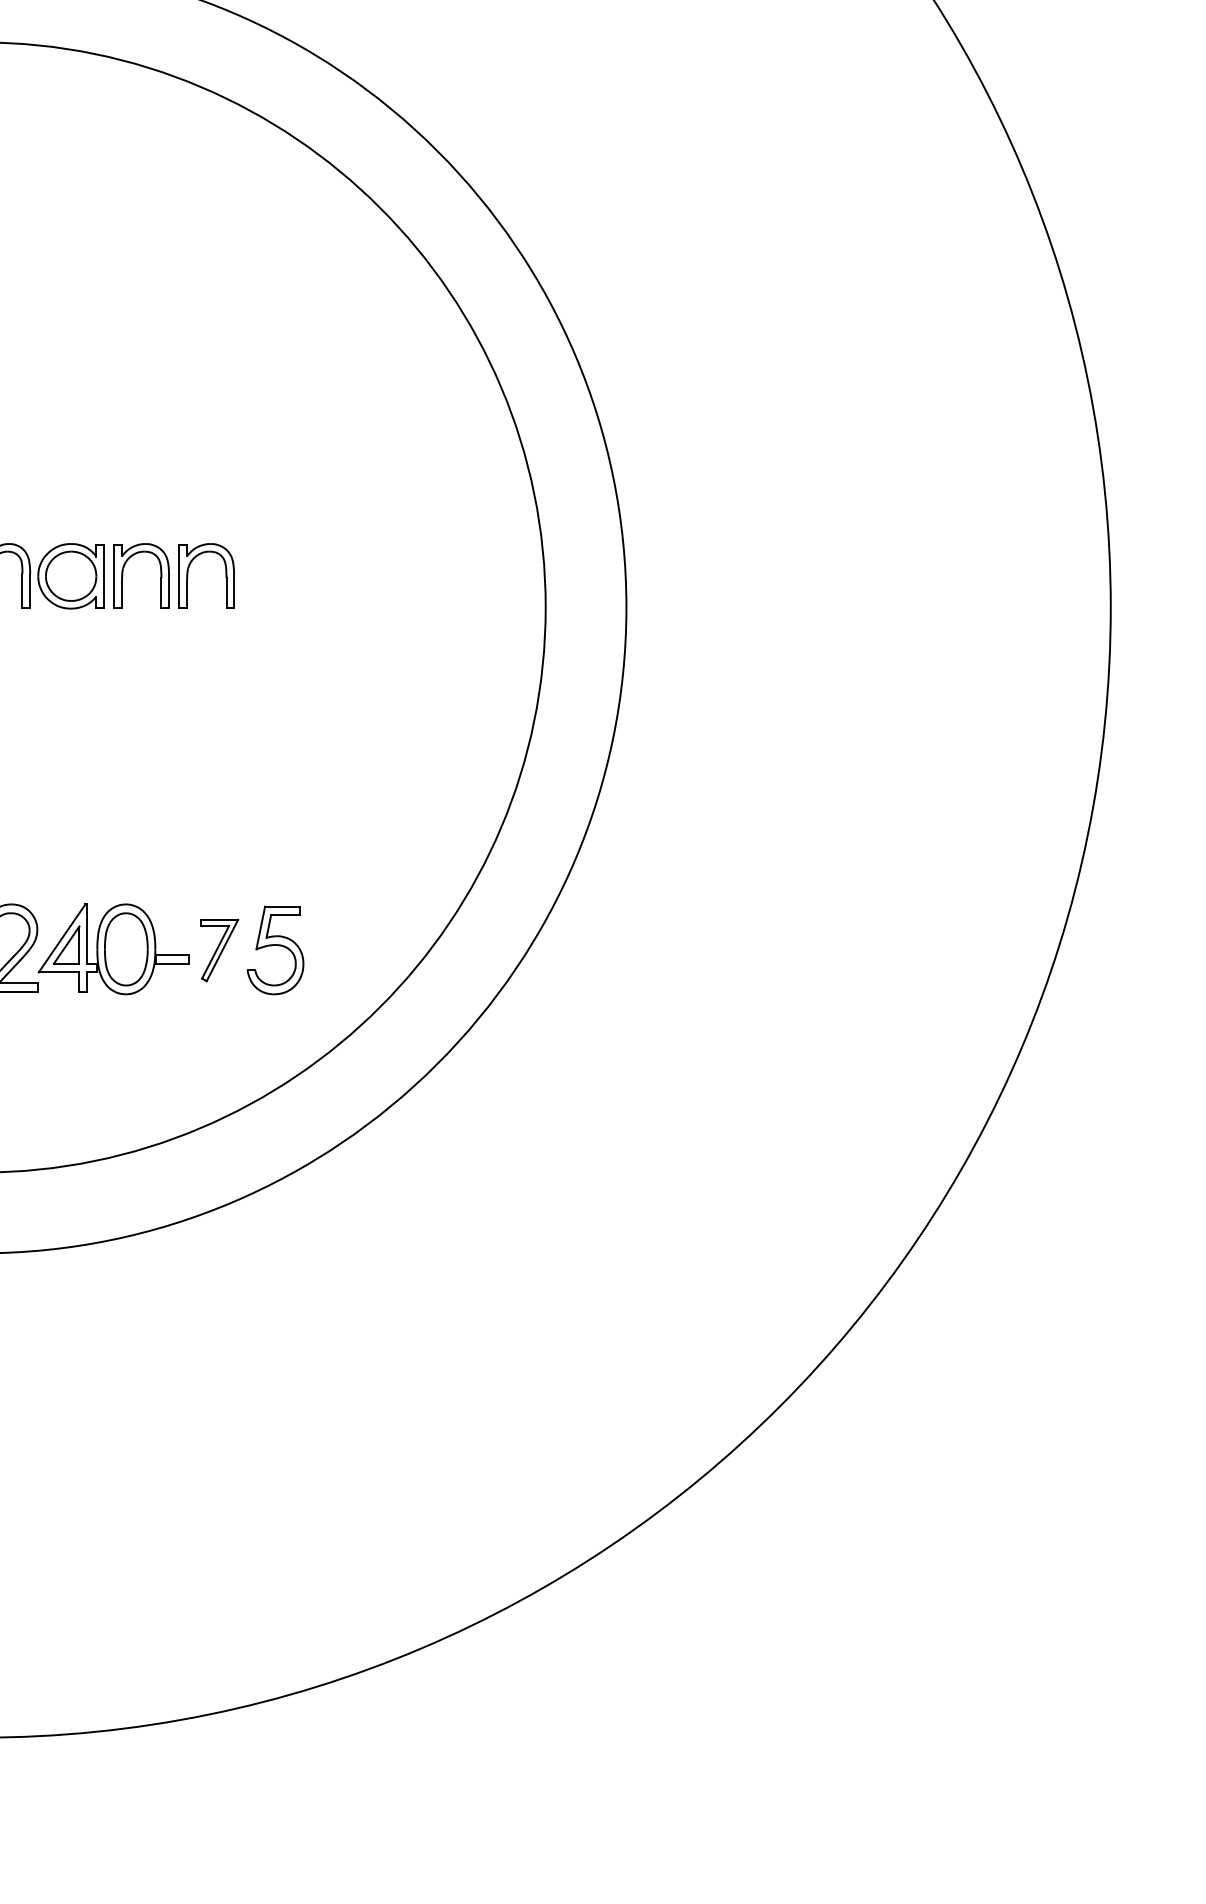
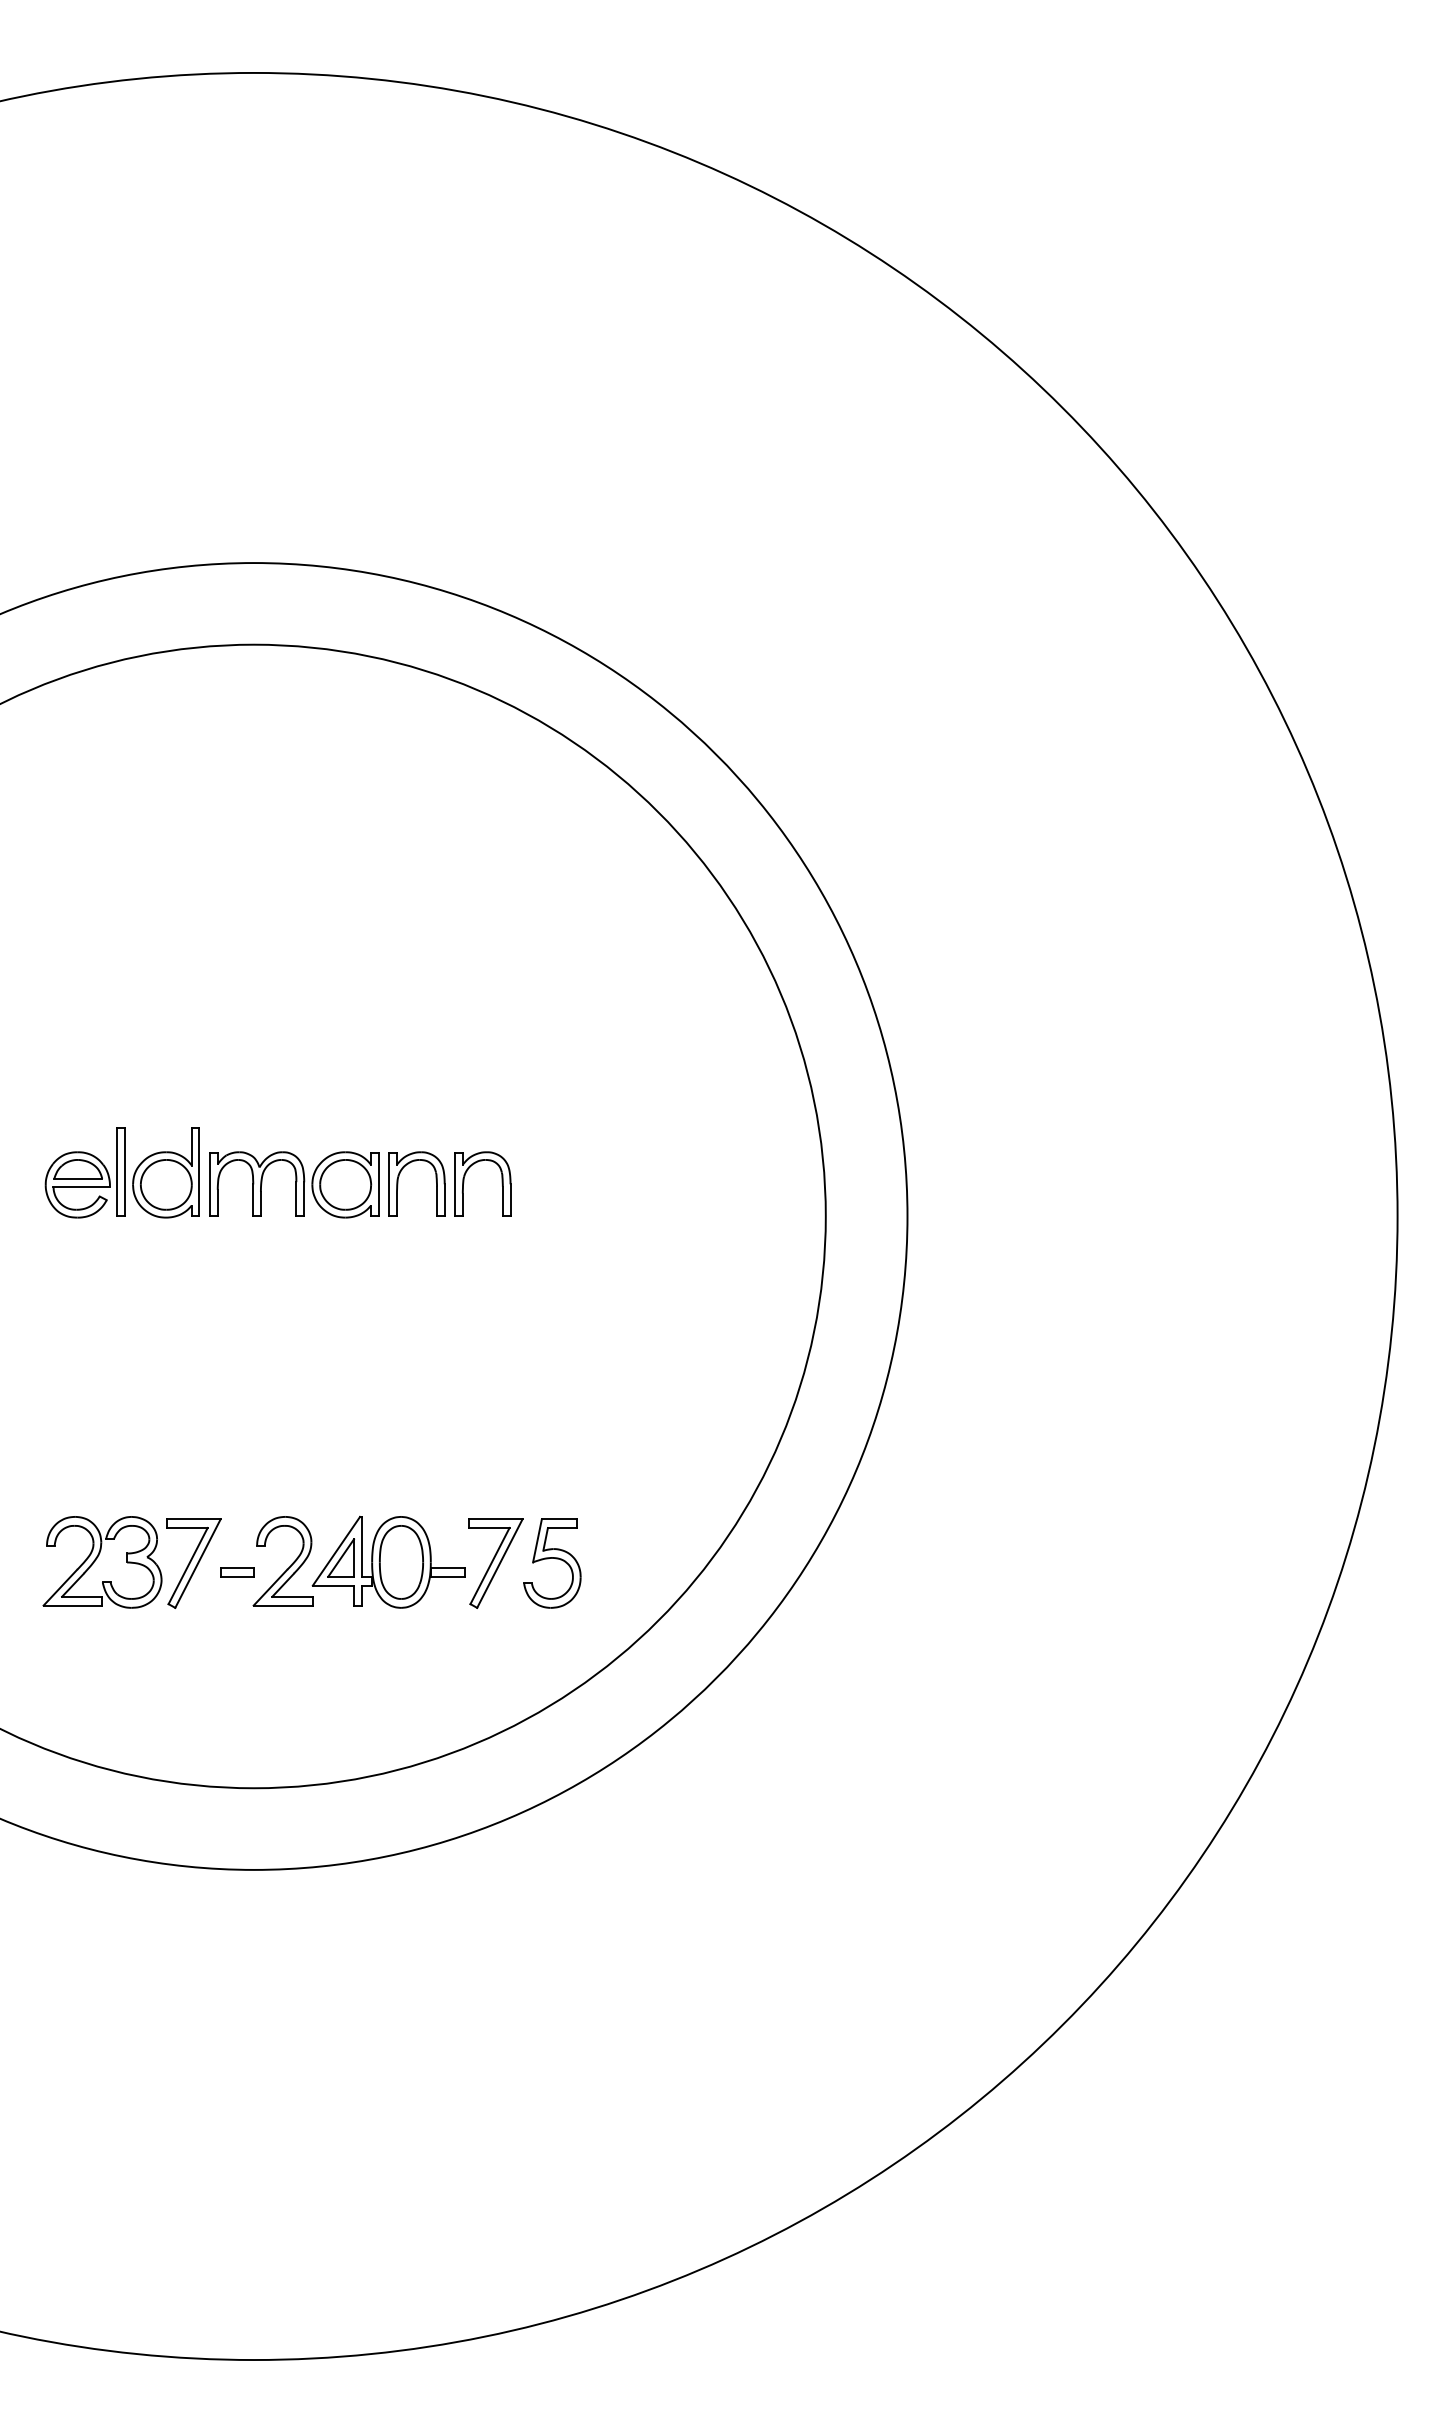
part: (219, 950) -> (495, 1563), size x1.43

